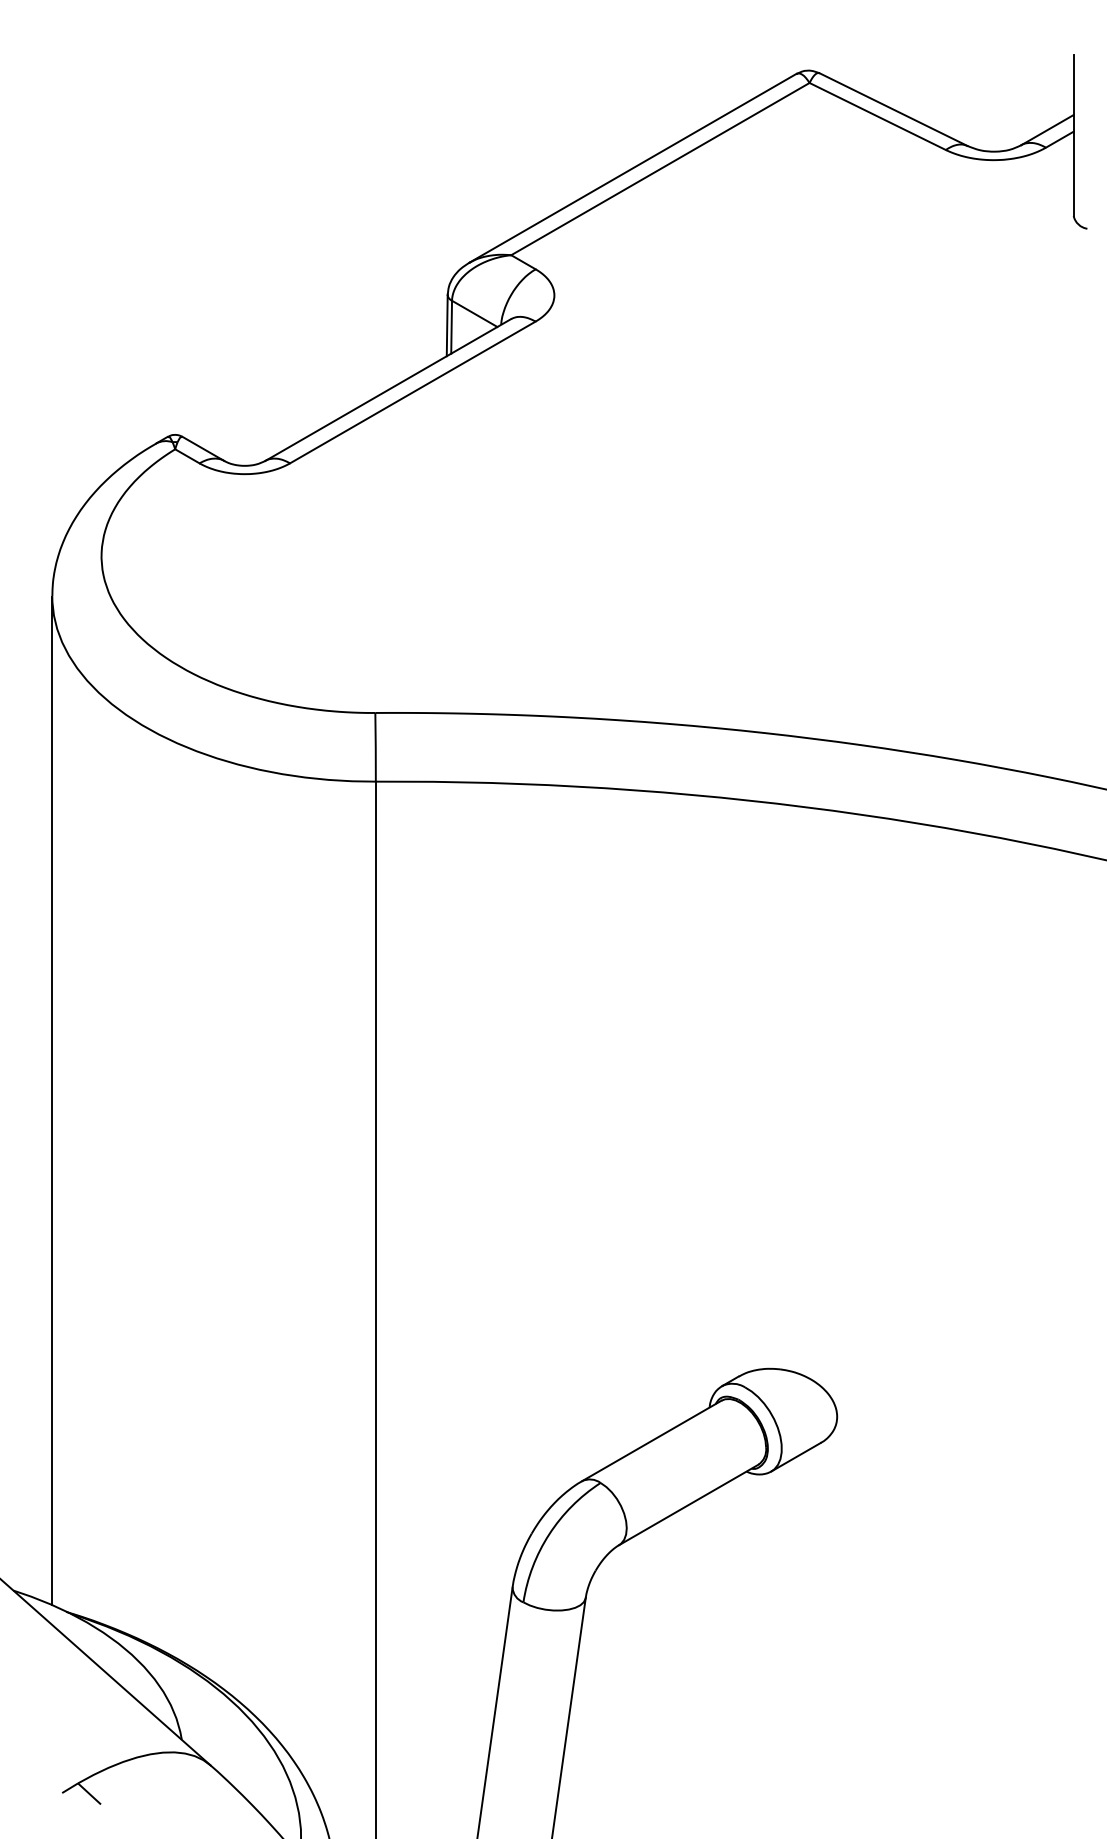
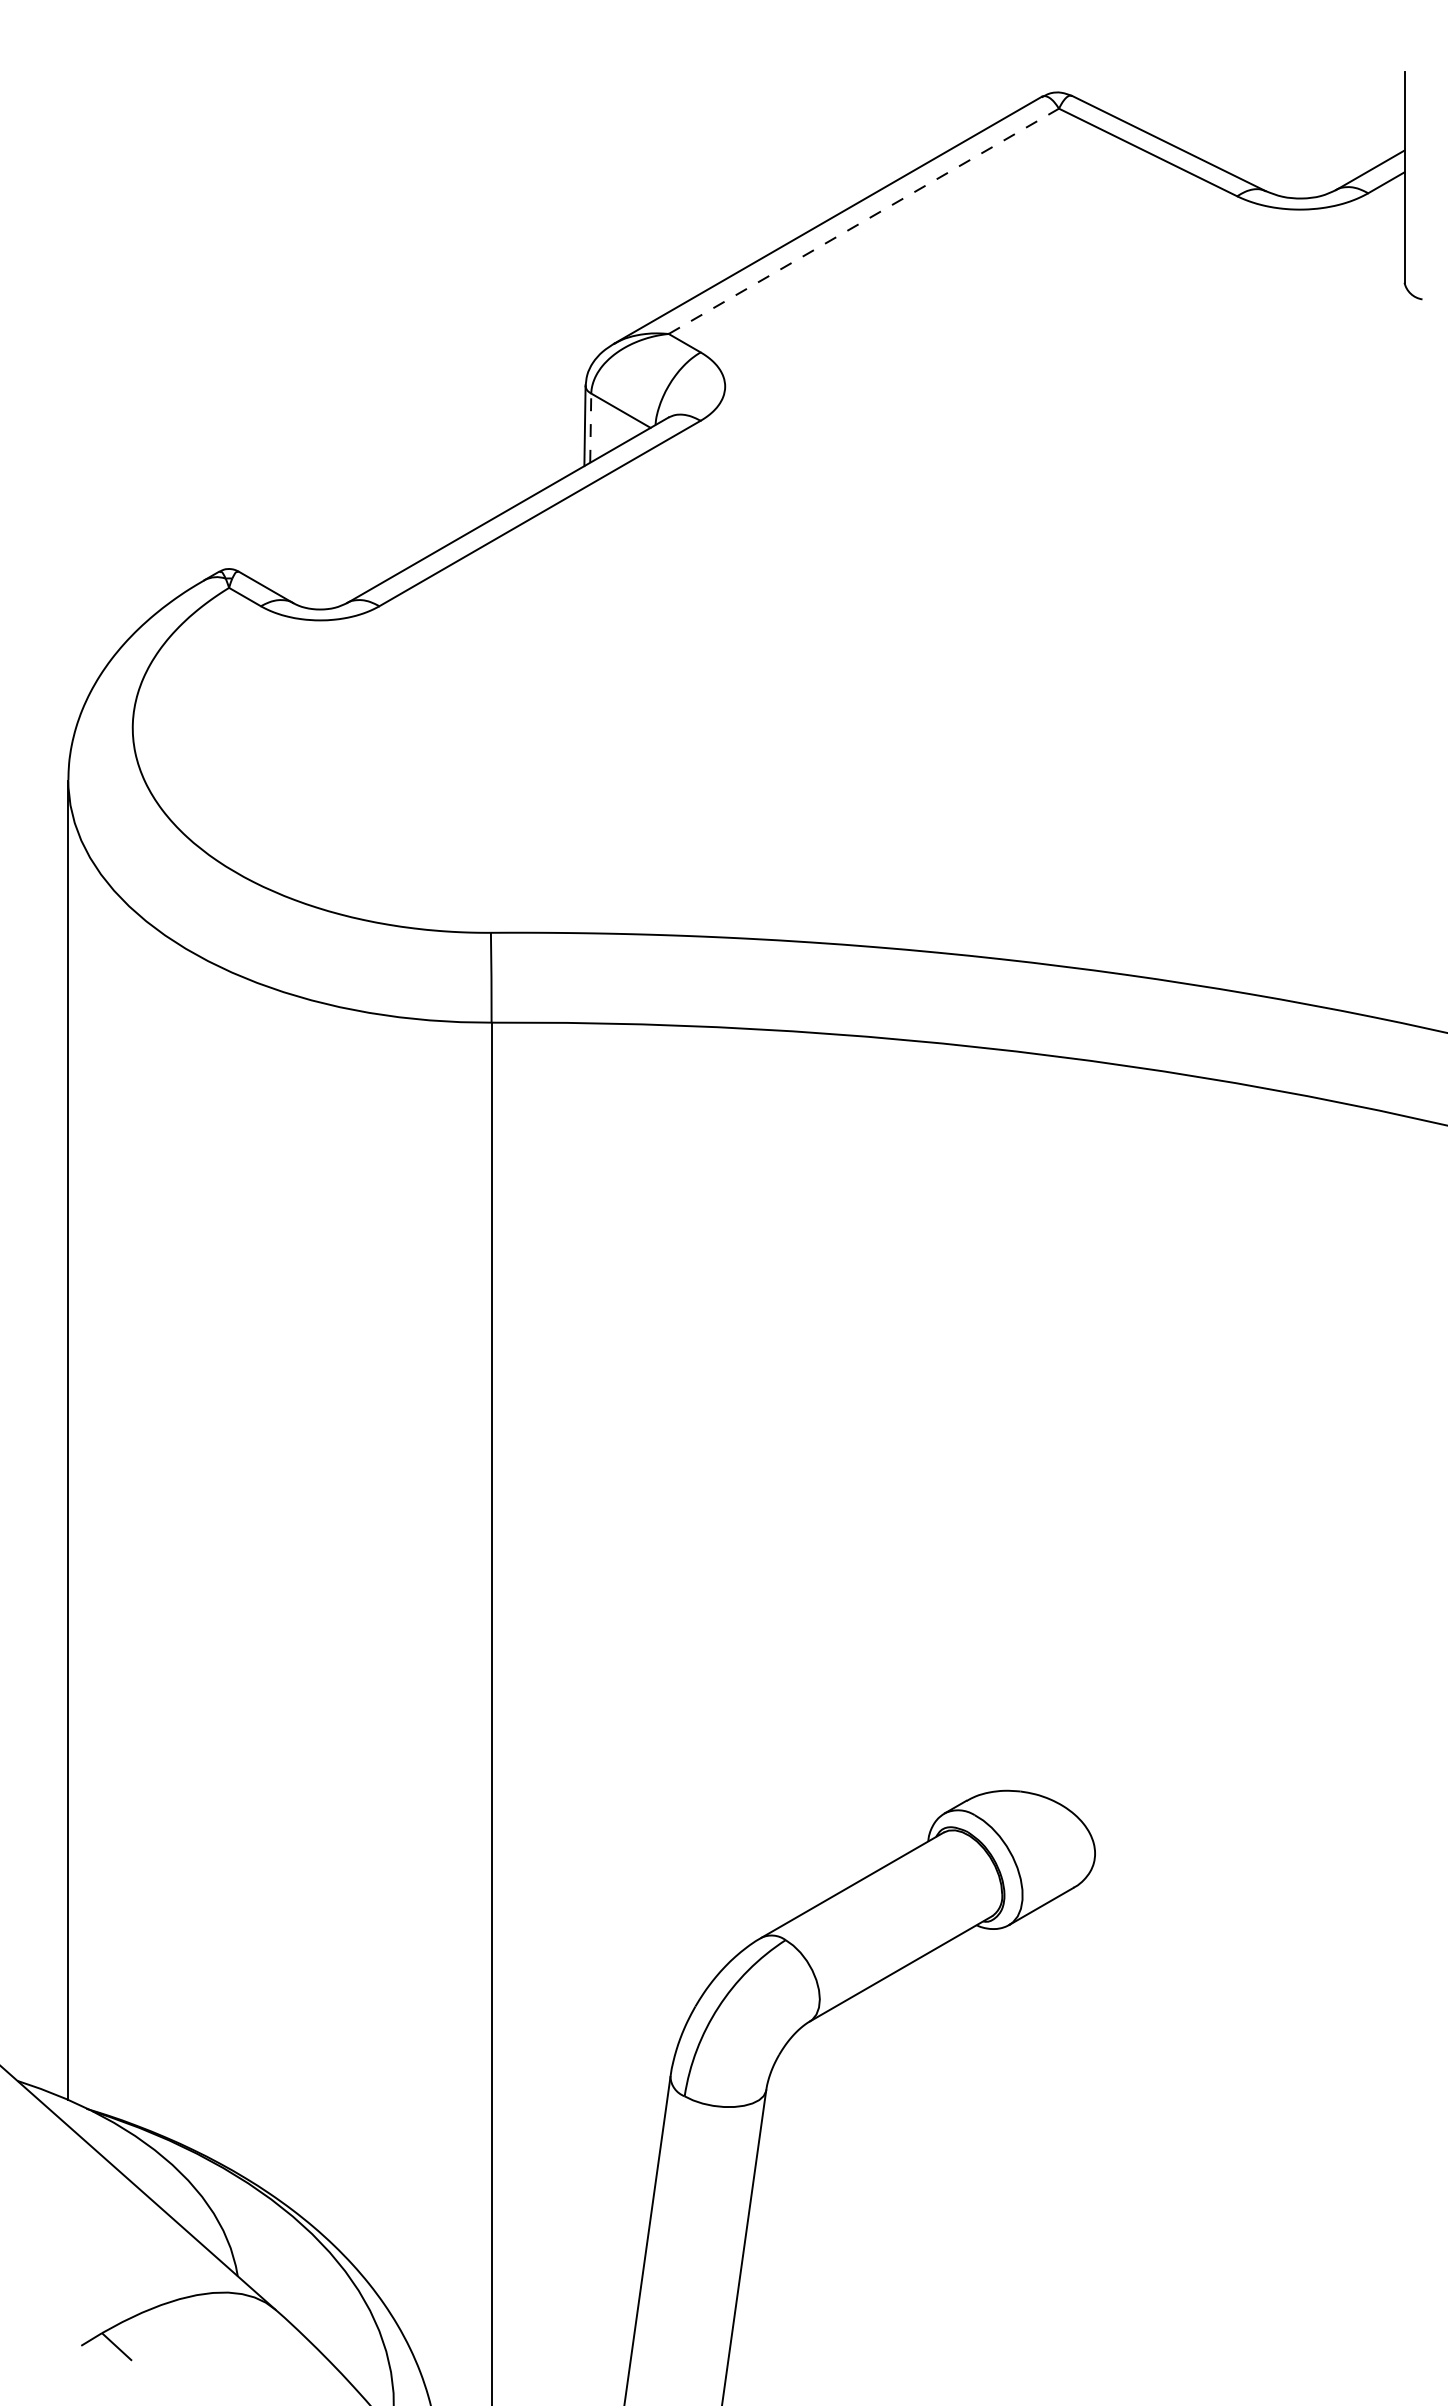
line: (660, 169) -> (864, 221), solid -> dashed
line: (451, 327) -> (590, 428), solid -> dashed

